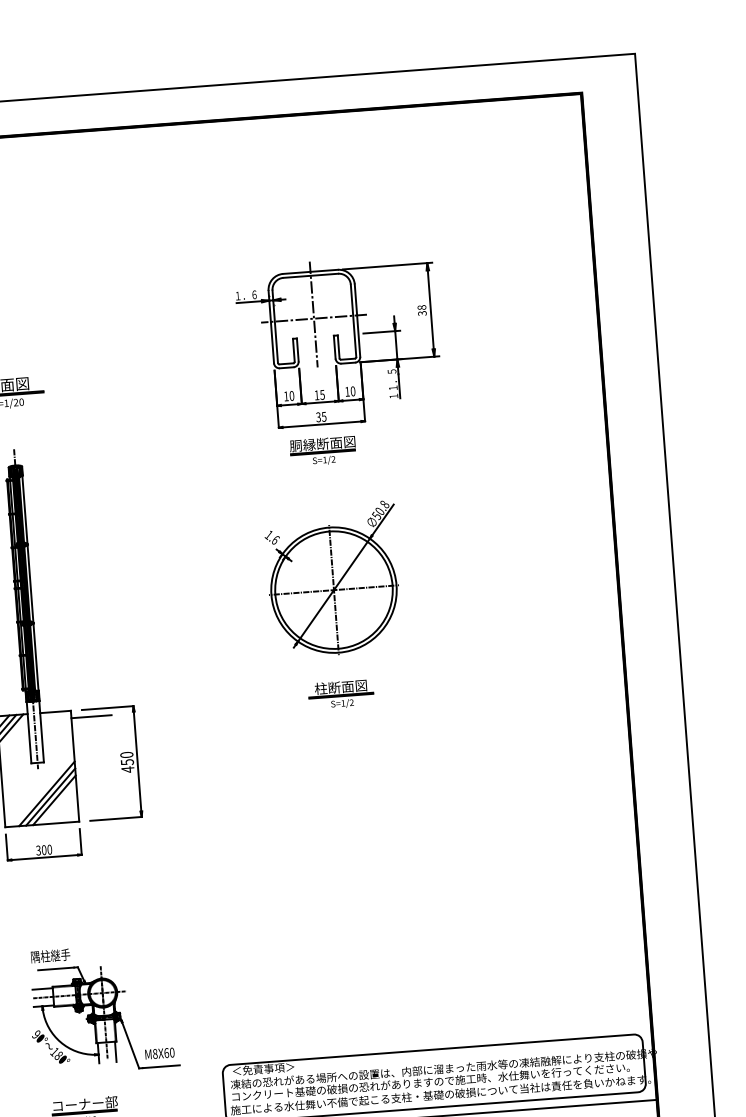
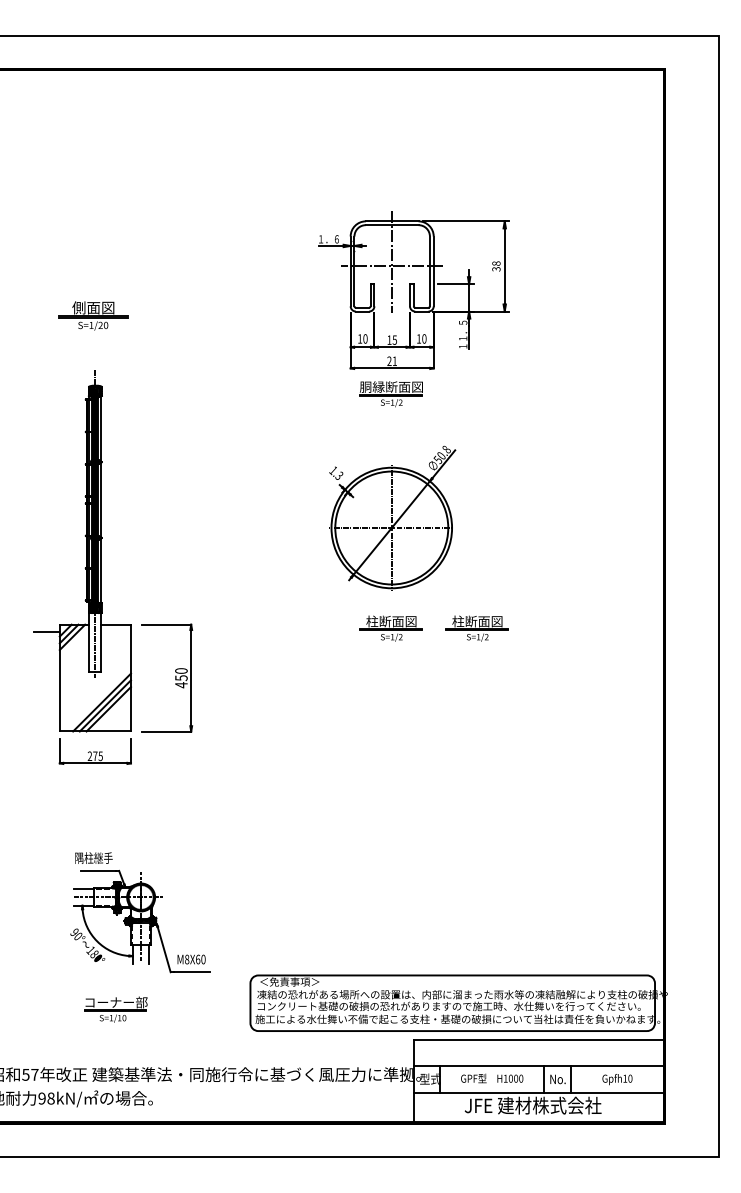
text: (320, 417) -> (391, 361), 35 -> 21
text: (275, 539) -> (339, 475), 1.6 -> 1.3
part: (429, 687) -> (476, 628), added
line: (91, 716) -> (150, 631), removed
text: (43, 850) -> (94, 756), 300 -> 275

